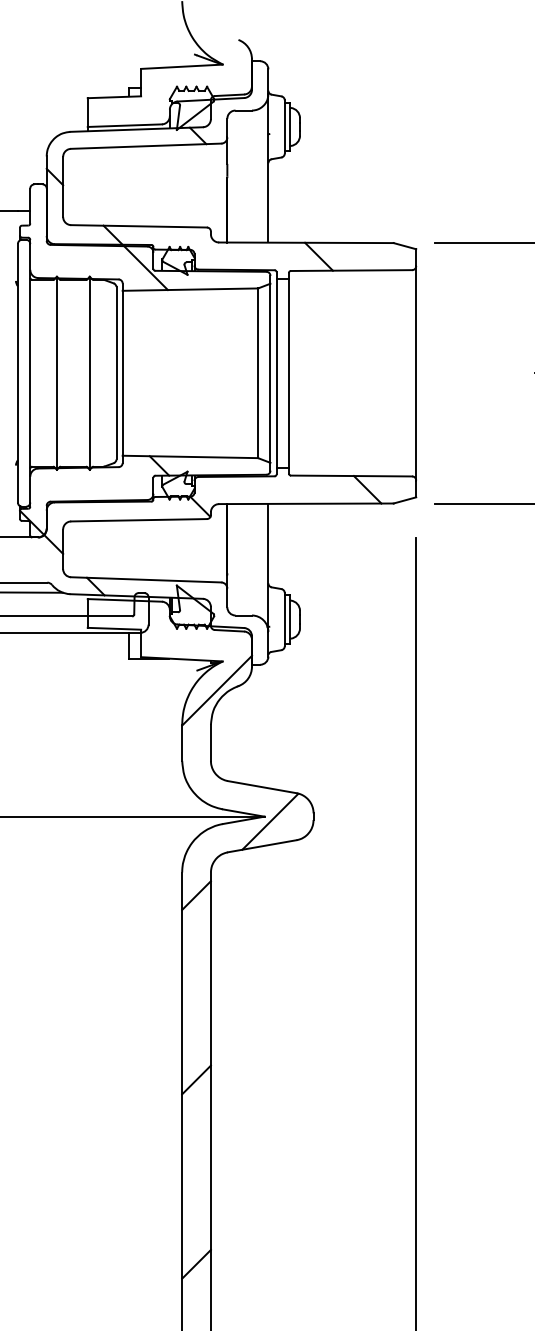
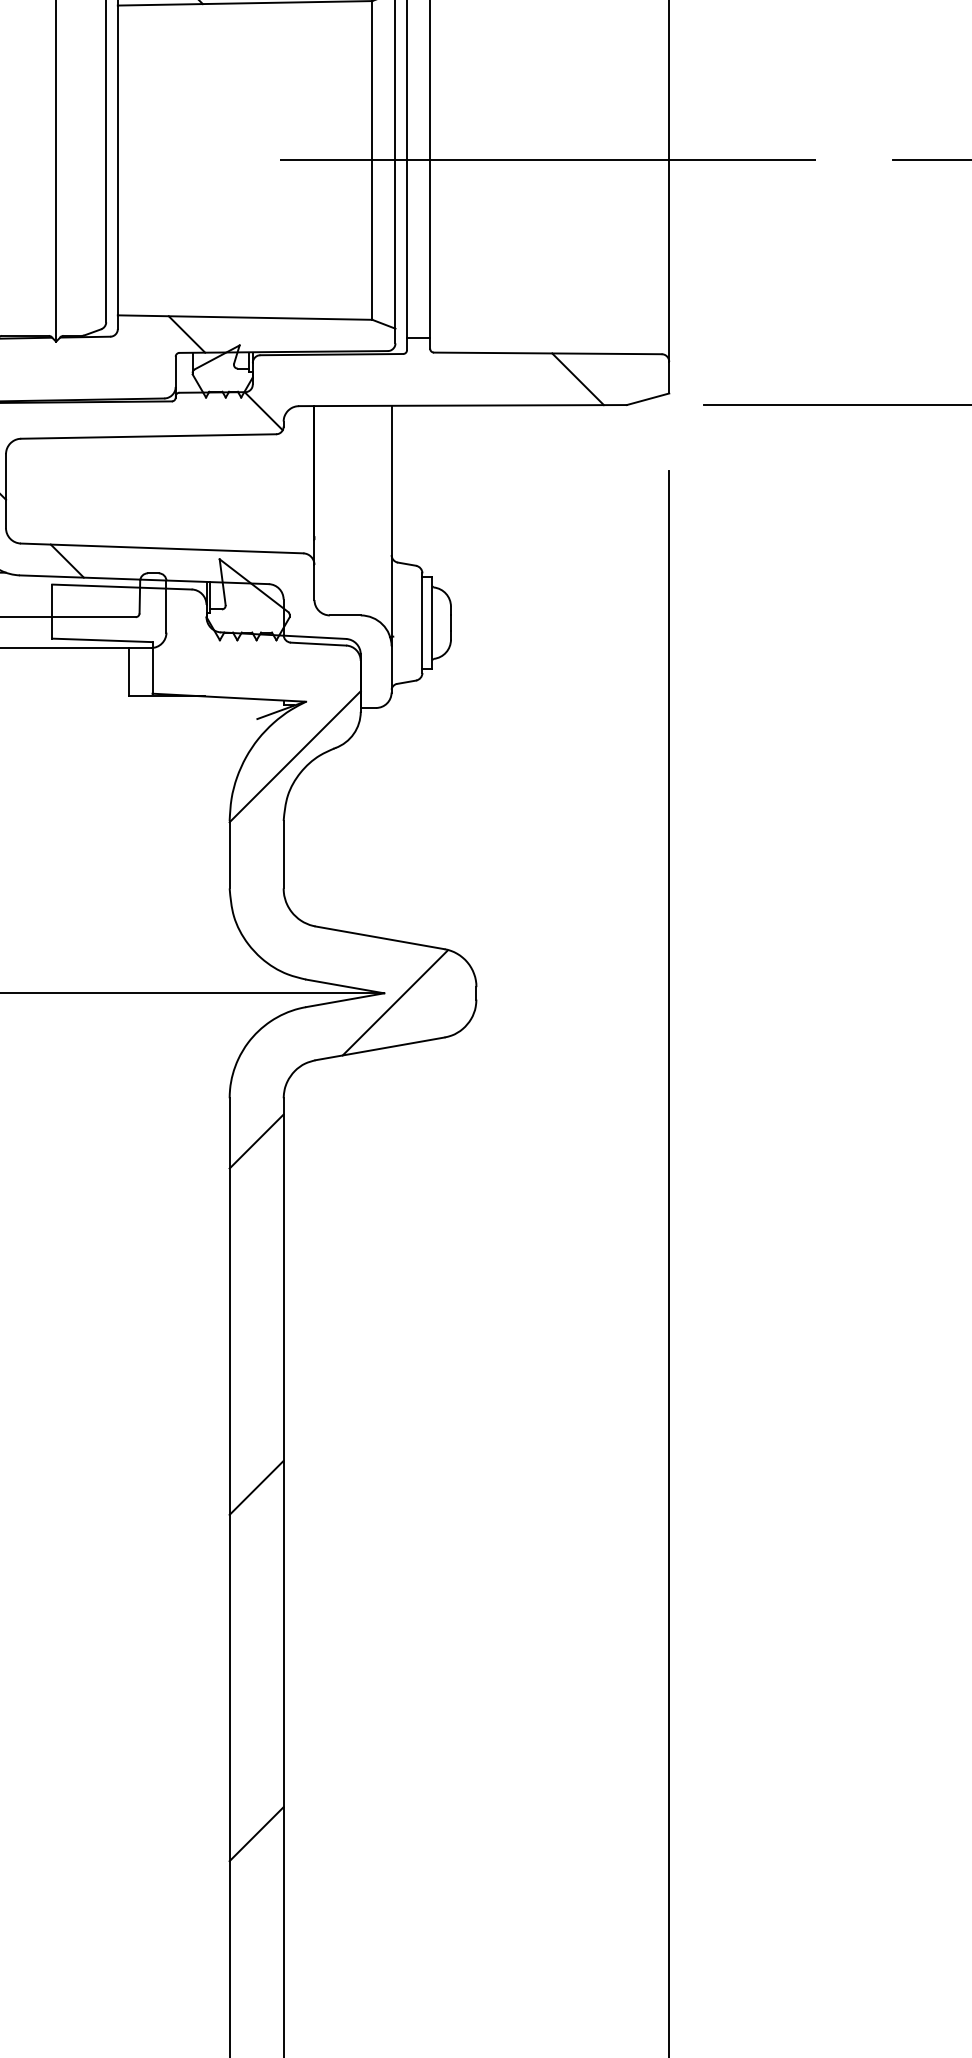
line: (351, 373) -> (547, 160), added

